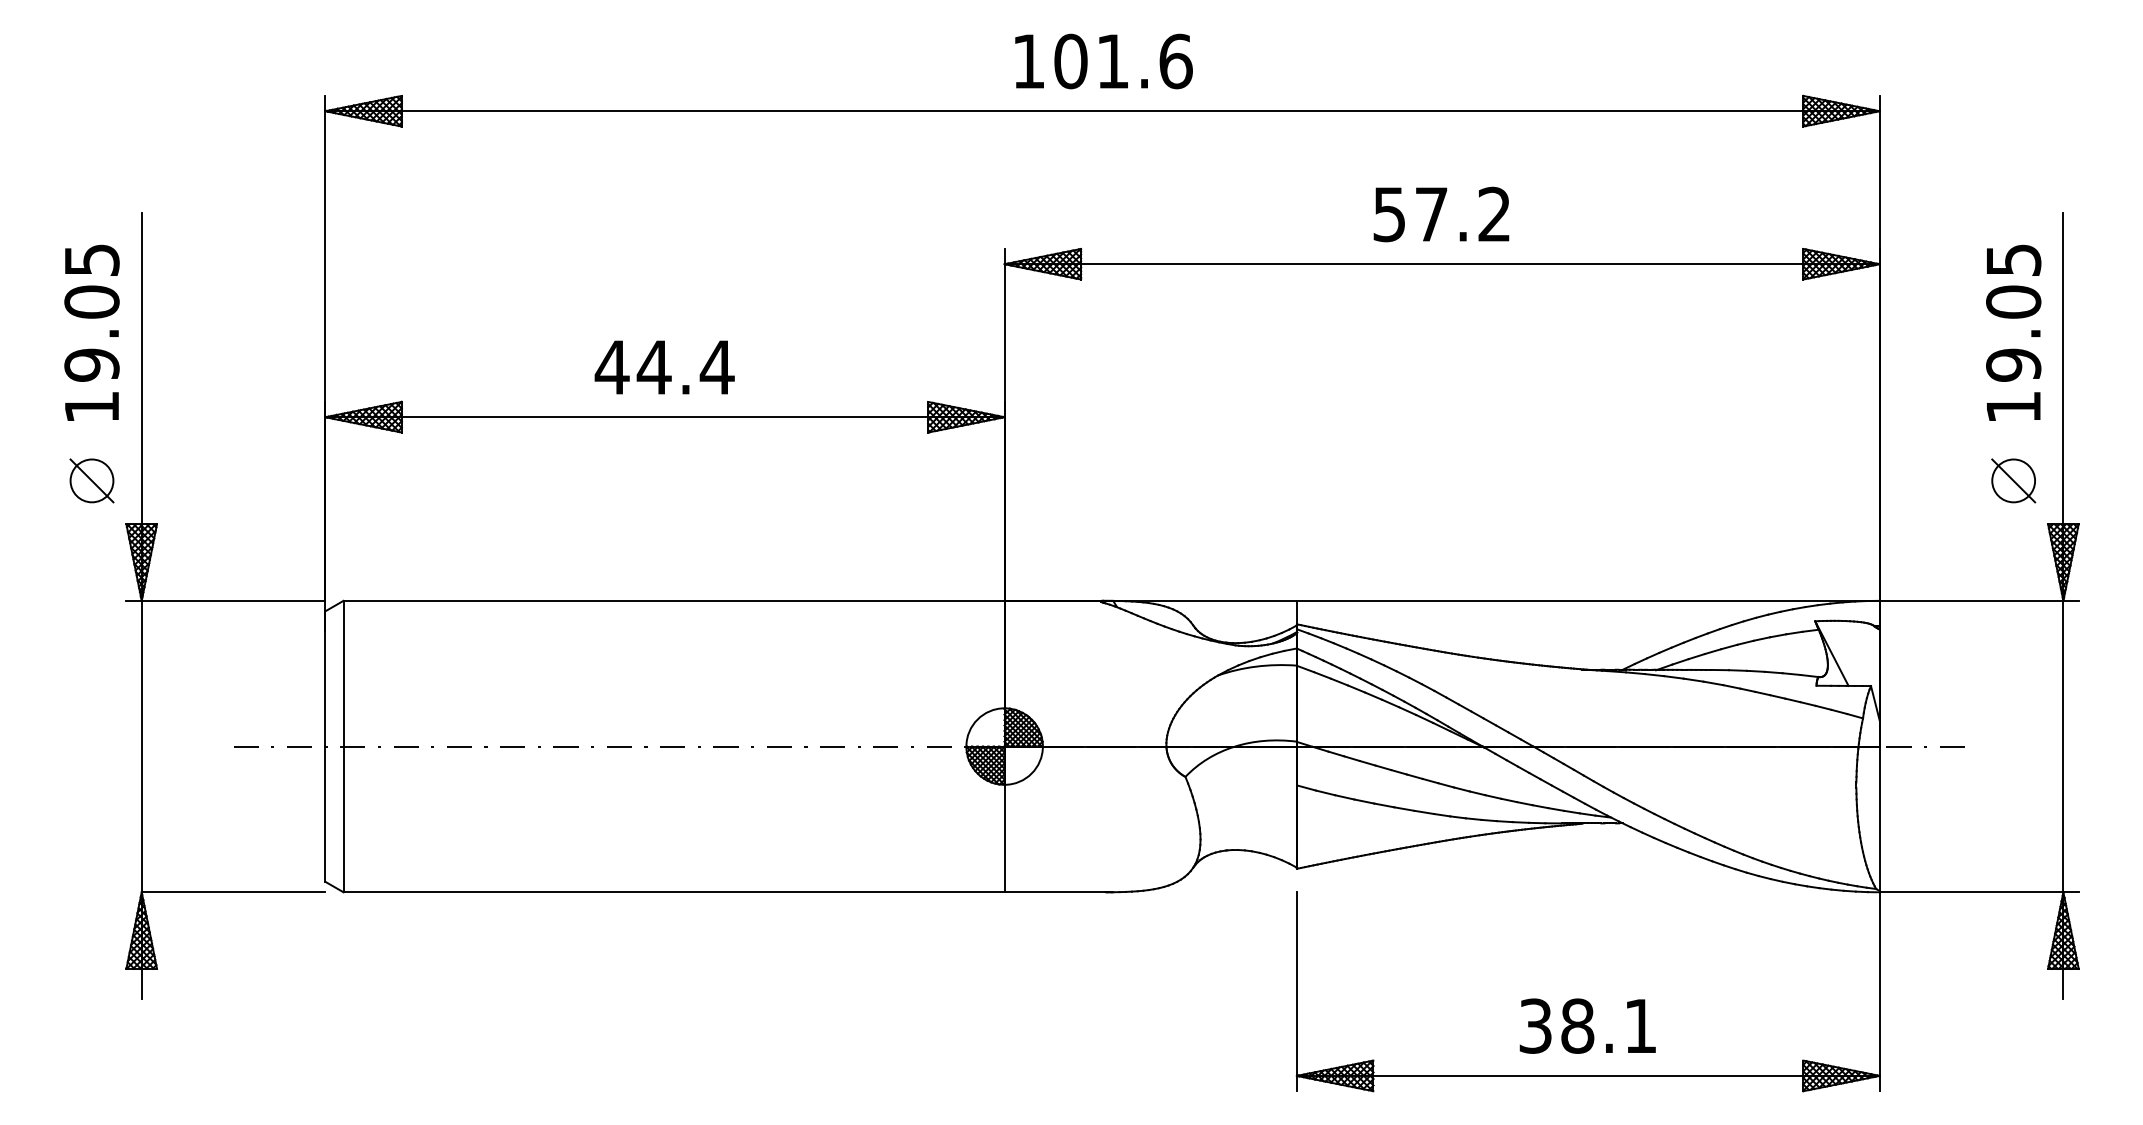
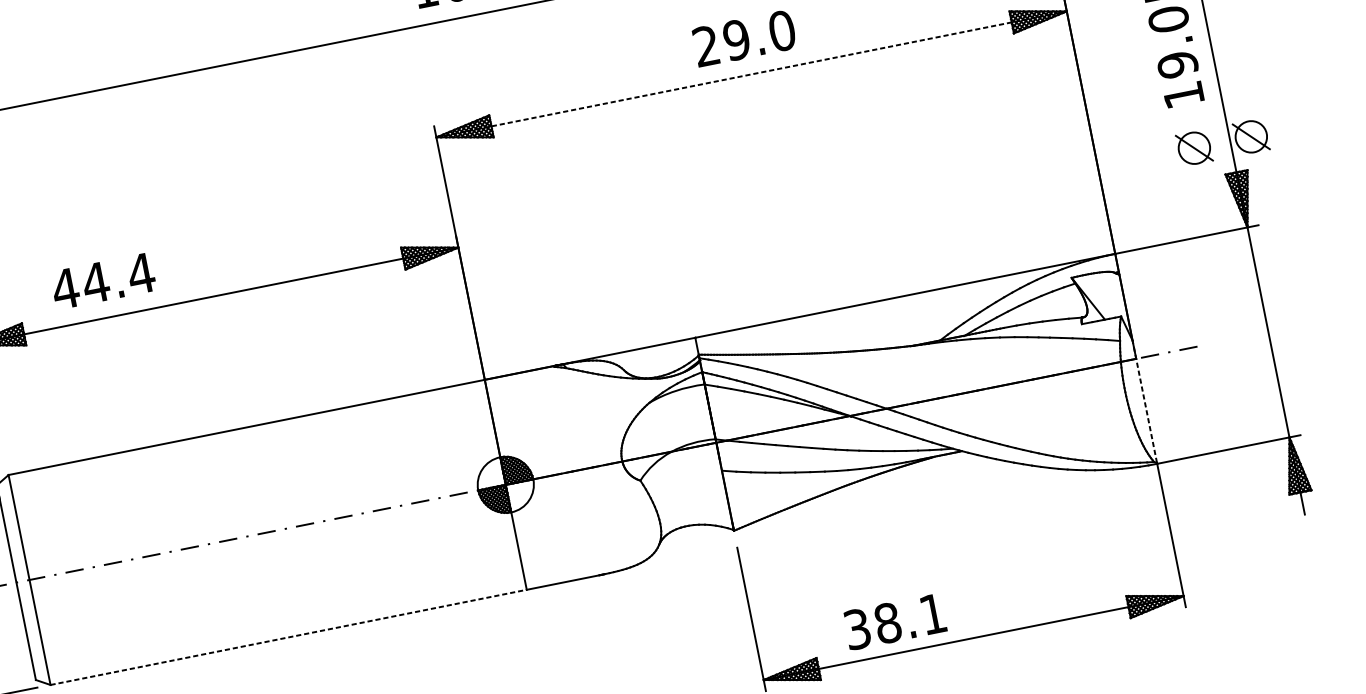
text: (1442, 214) -> (744, 38), 57.2 -> 29.0
line: (1442, 264) -> (751, 74), solid -> dashed
text: (664, 367) -> (103, 281), moved
part: (2092, 480) -> (1251, 136), added
line: (1879, 805) -> (1144, 401), solid -> dashed
line: (674, 892) -> (288, 637), solid -> dashed
text: (1587, 1025) -> (894, 621), moved

